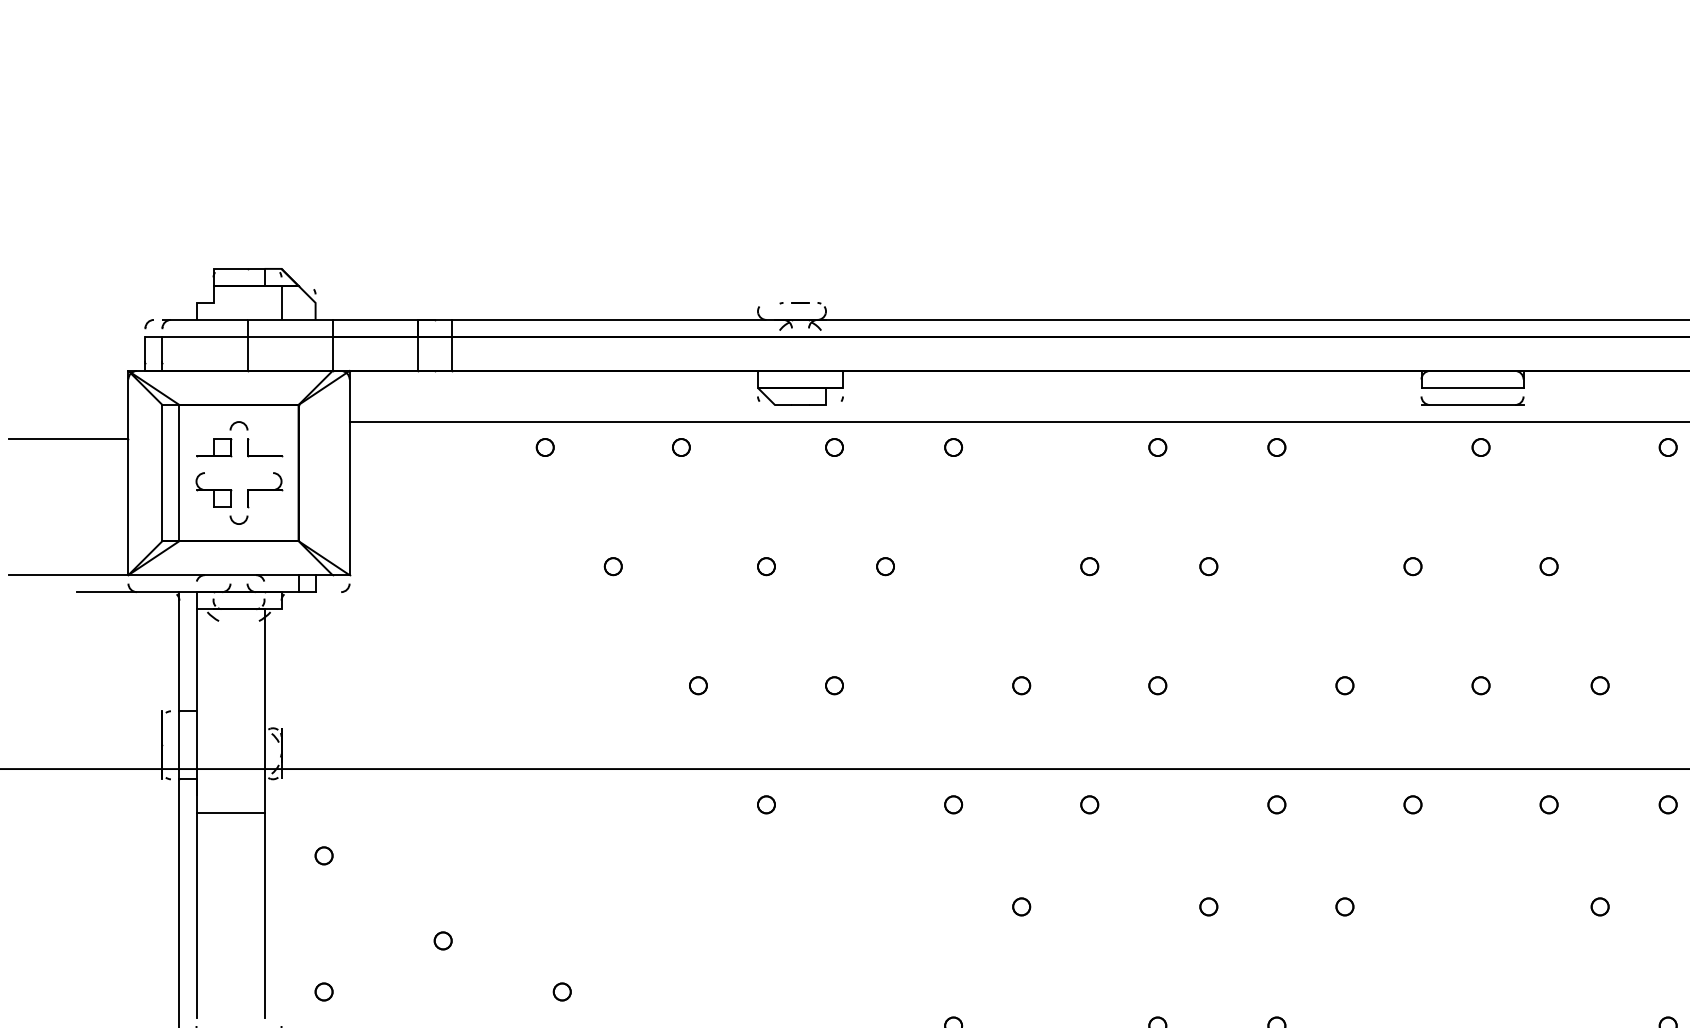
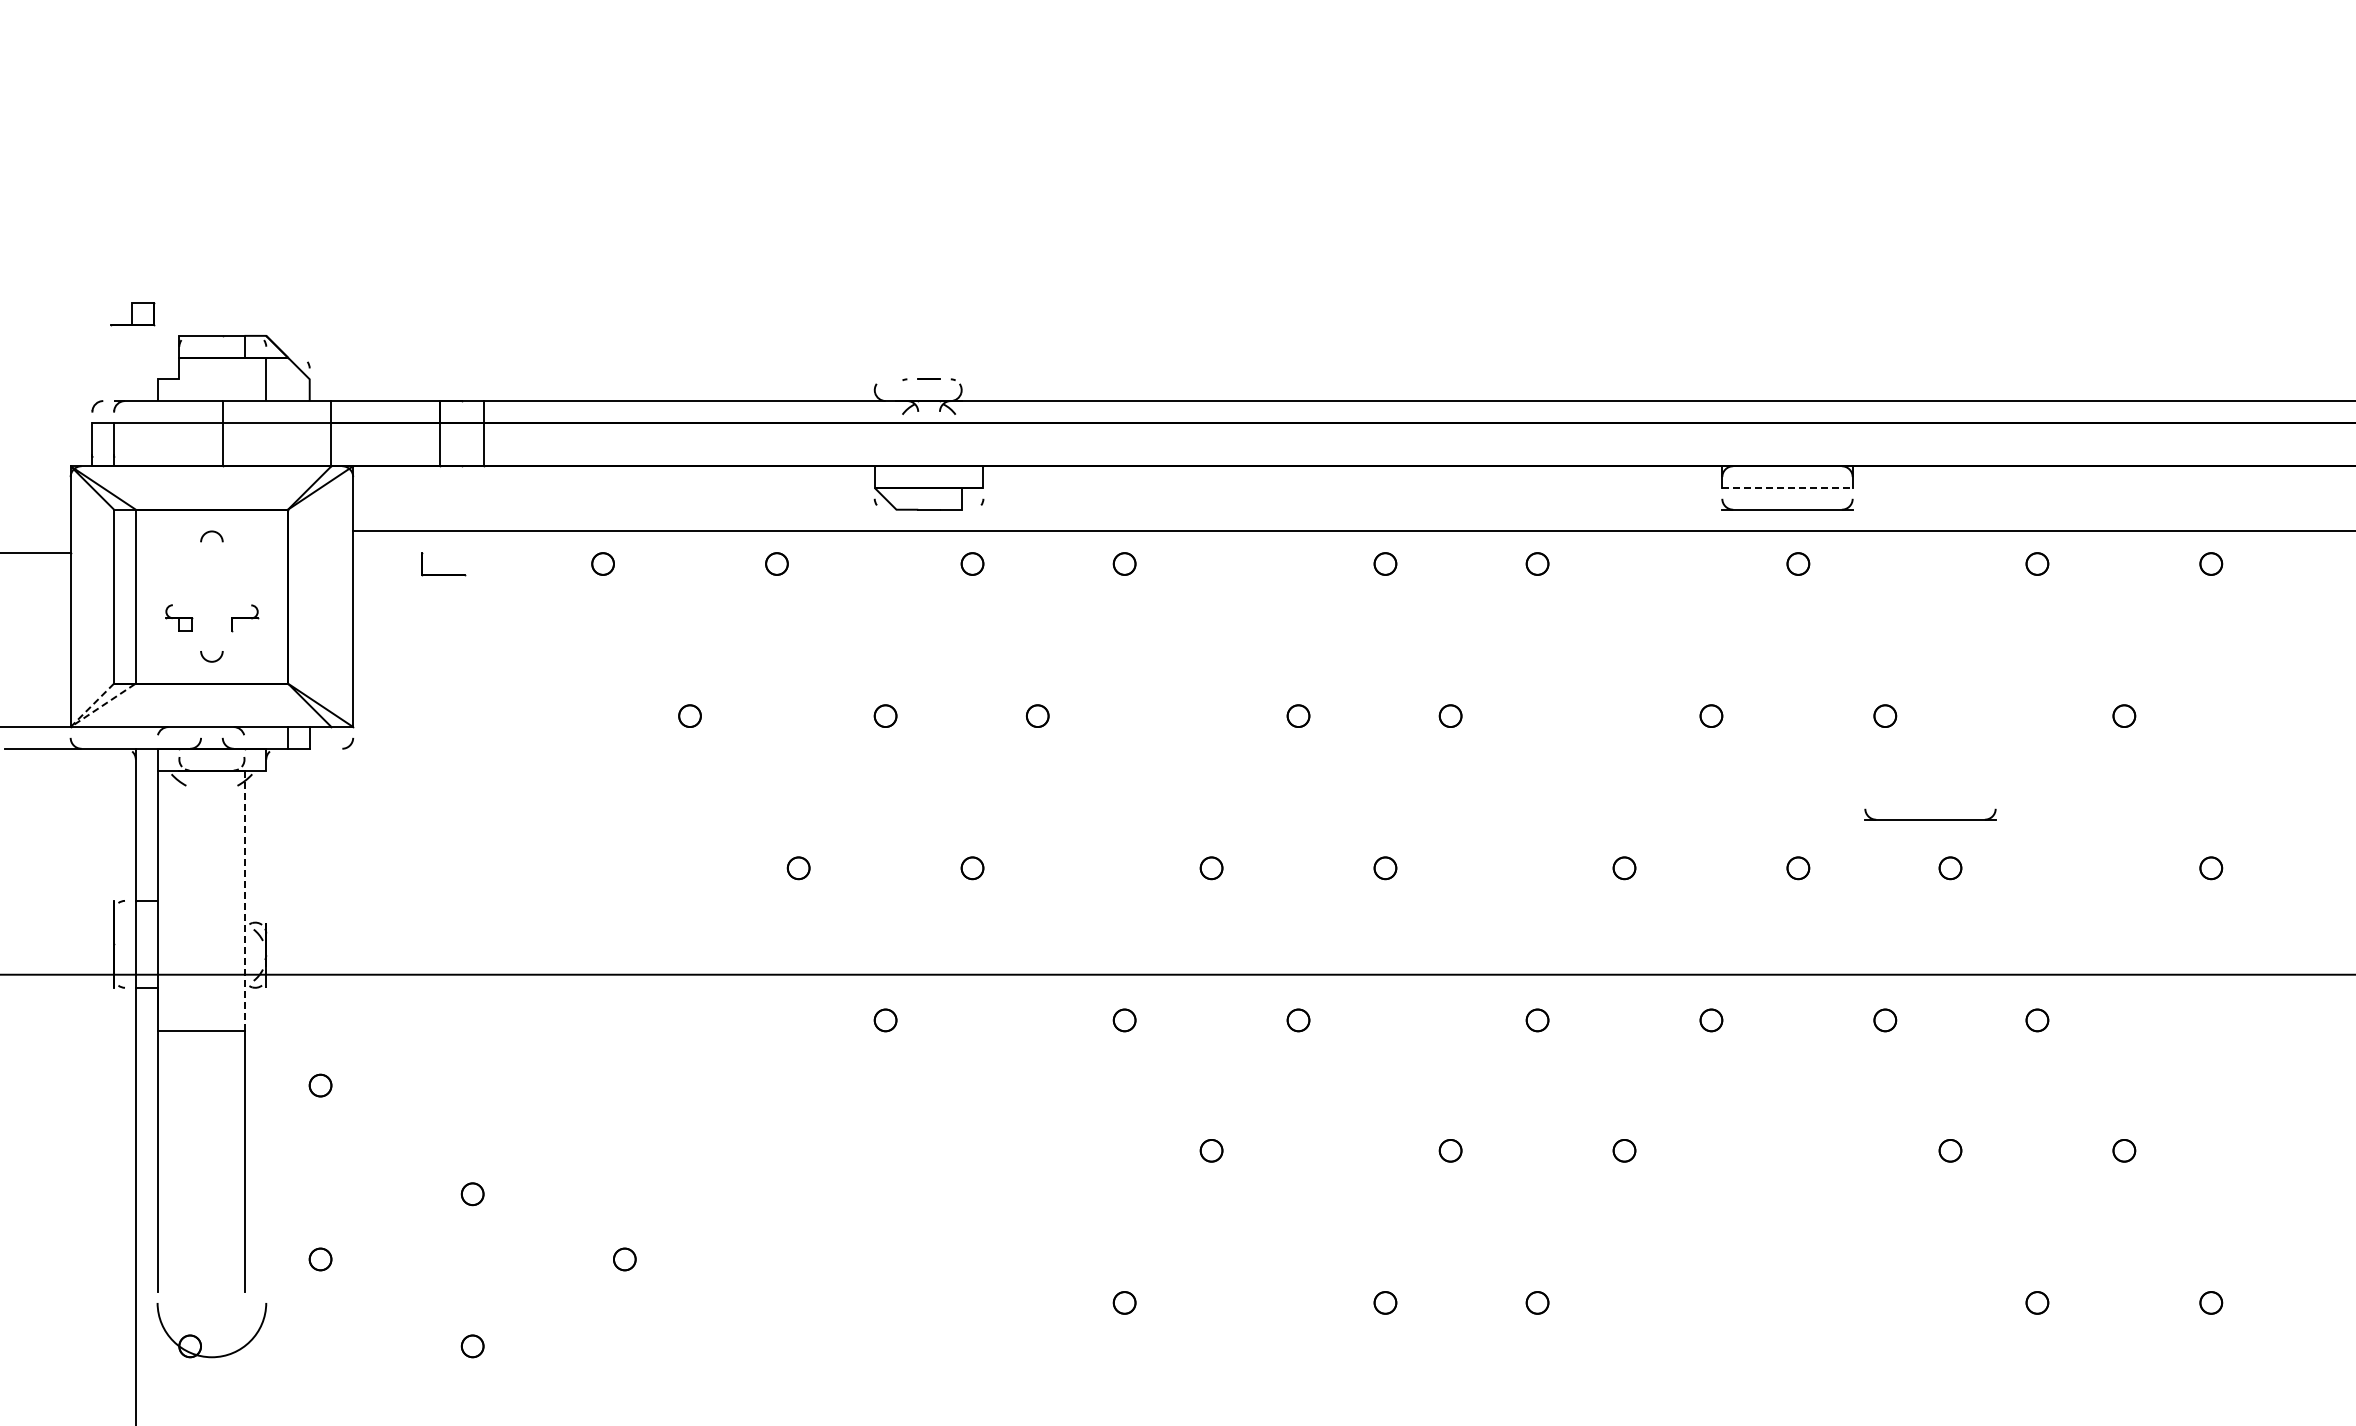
line: (1473, 387) -> (1788, 487), solid -> dashed
part: (213, 447) -> (132, 314), moved
part: (264, 455) -> (443, 574), moved
part: (213, 489) -> (179, 617), size x0.6
part: (264, 490) -> (244, 618), size x0.6
line: (133, 571) -> (77, 722), solid -> dashed
part: (1584, 643) -> (1930, 814), added
line: (264, 711) -> (244, 901), solid -> dashed

